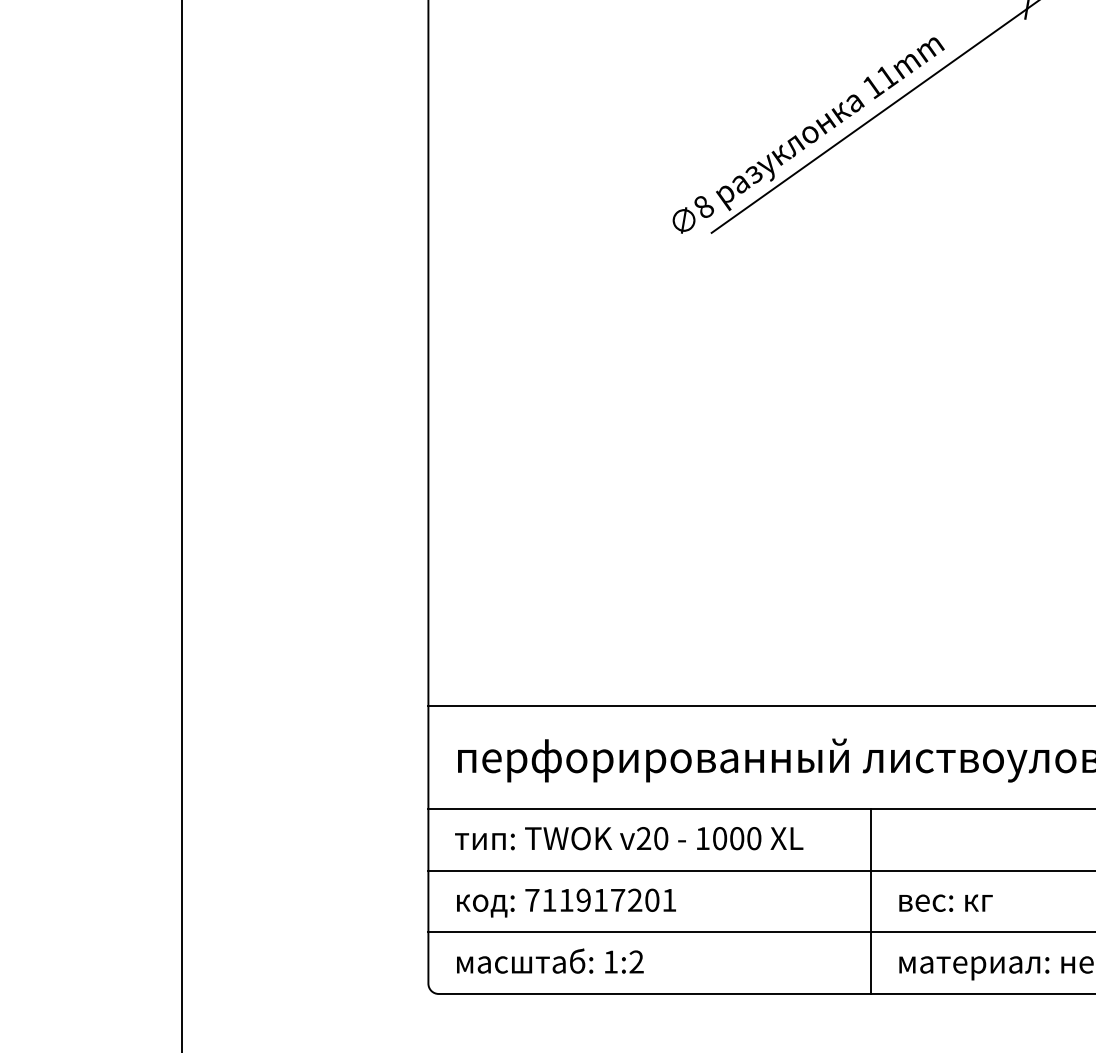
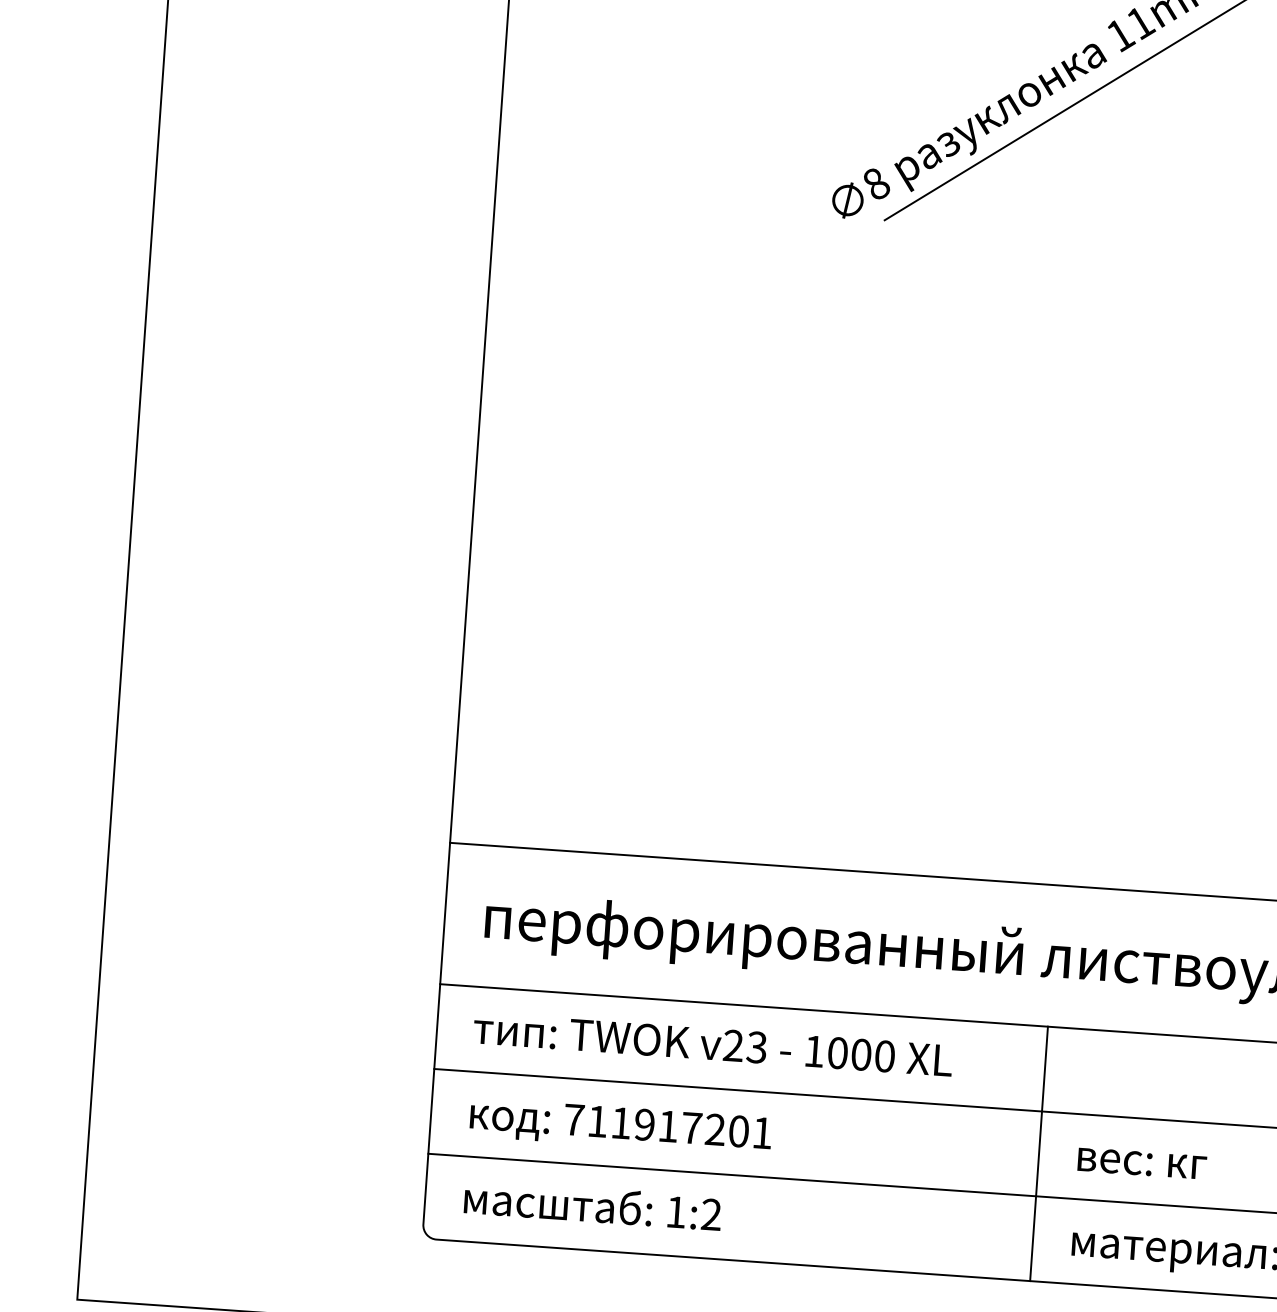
text: (660, 838) -> (756, 1047), v20 -> v23

